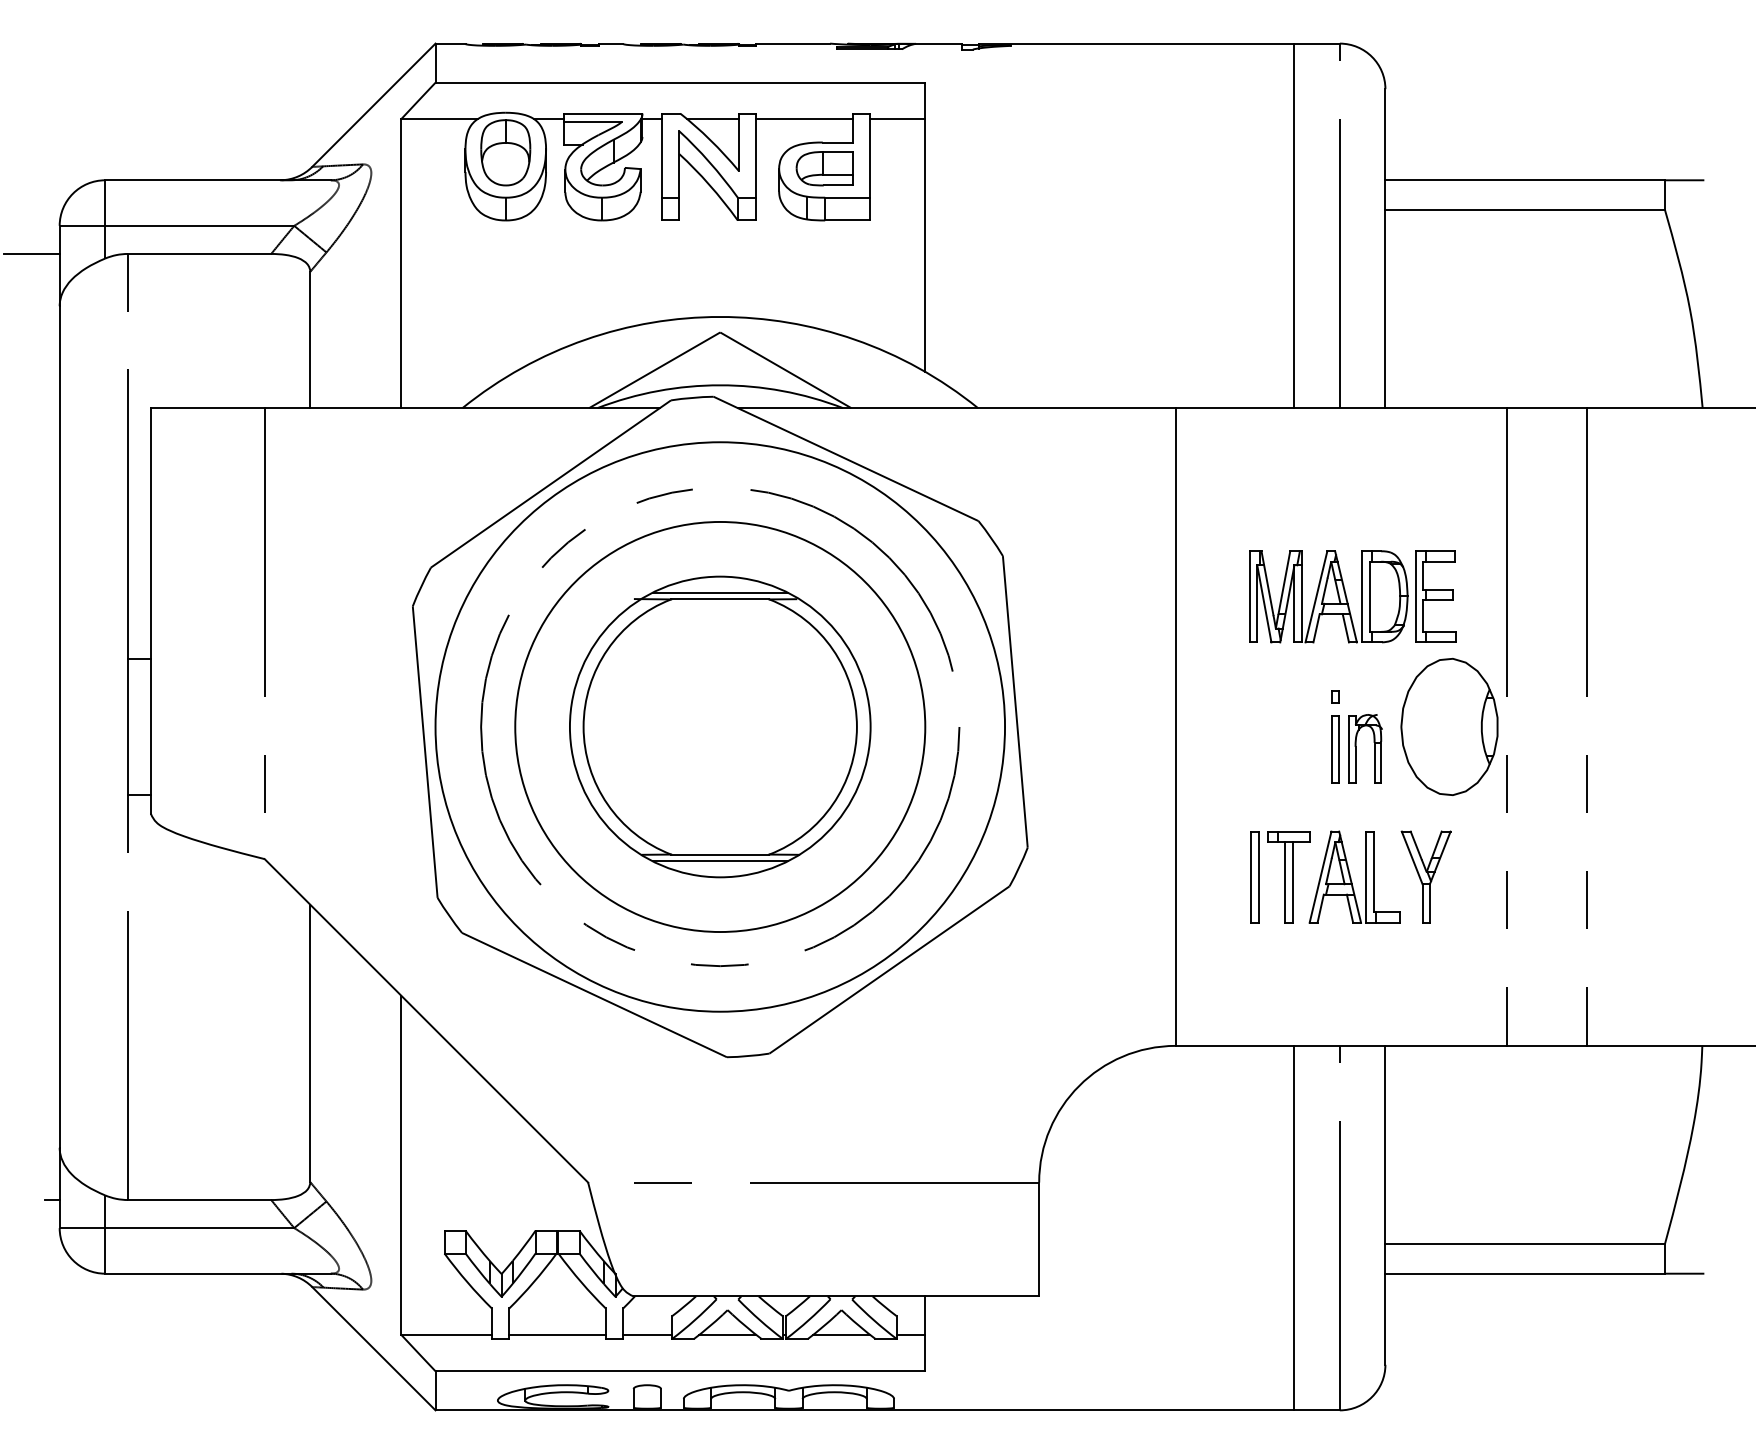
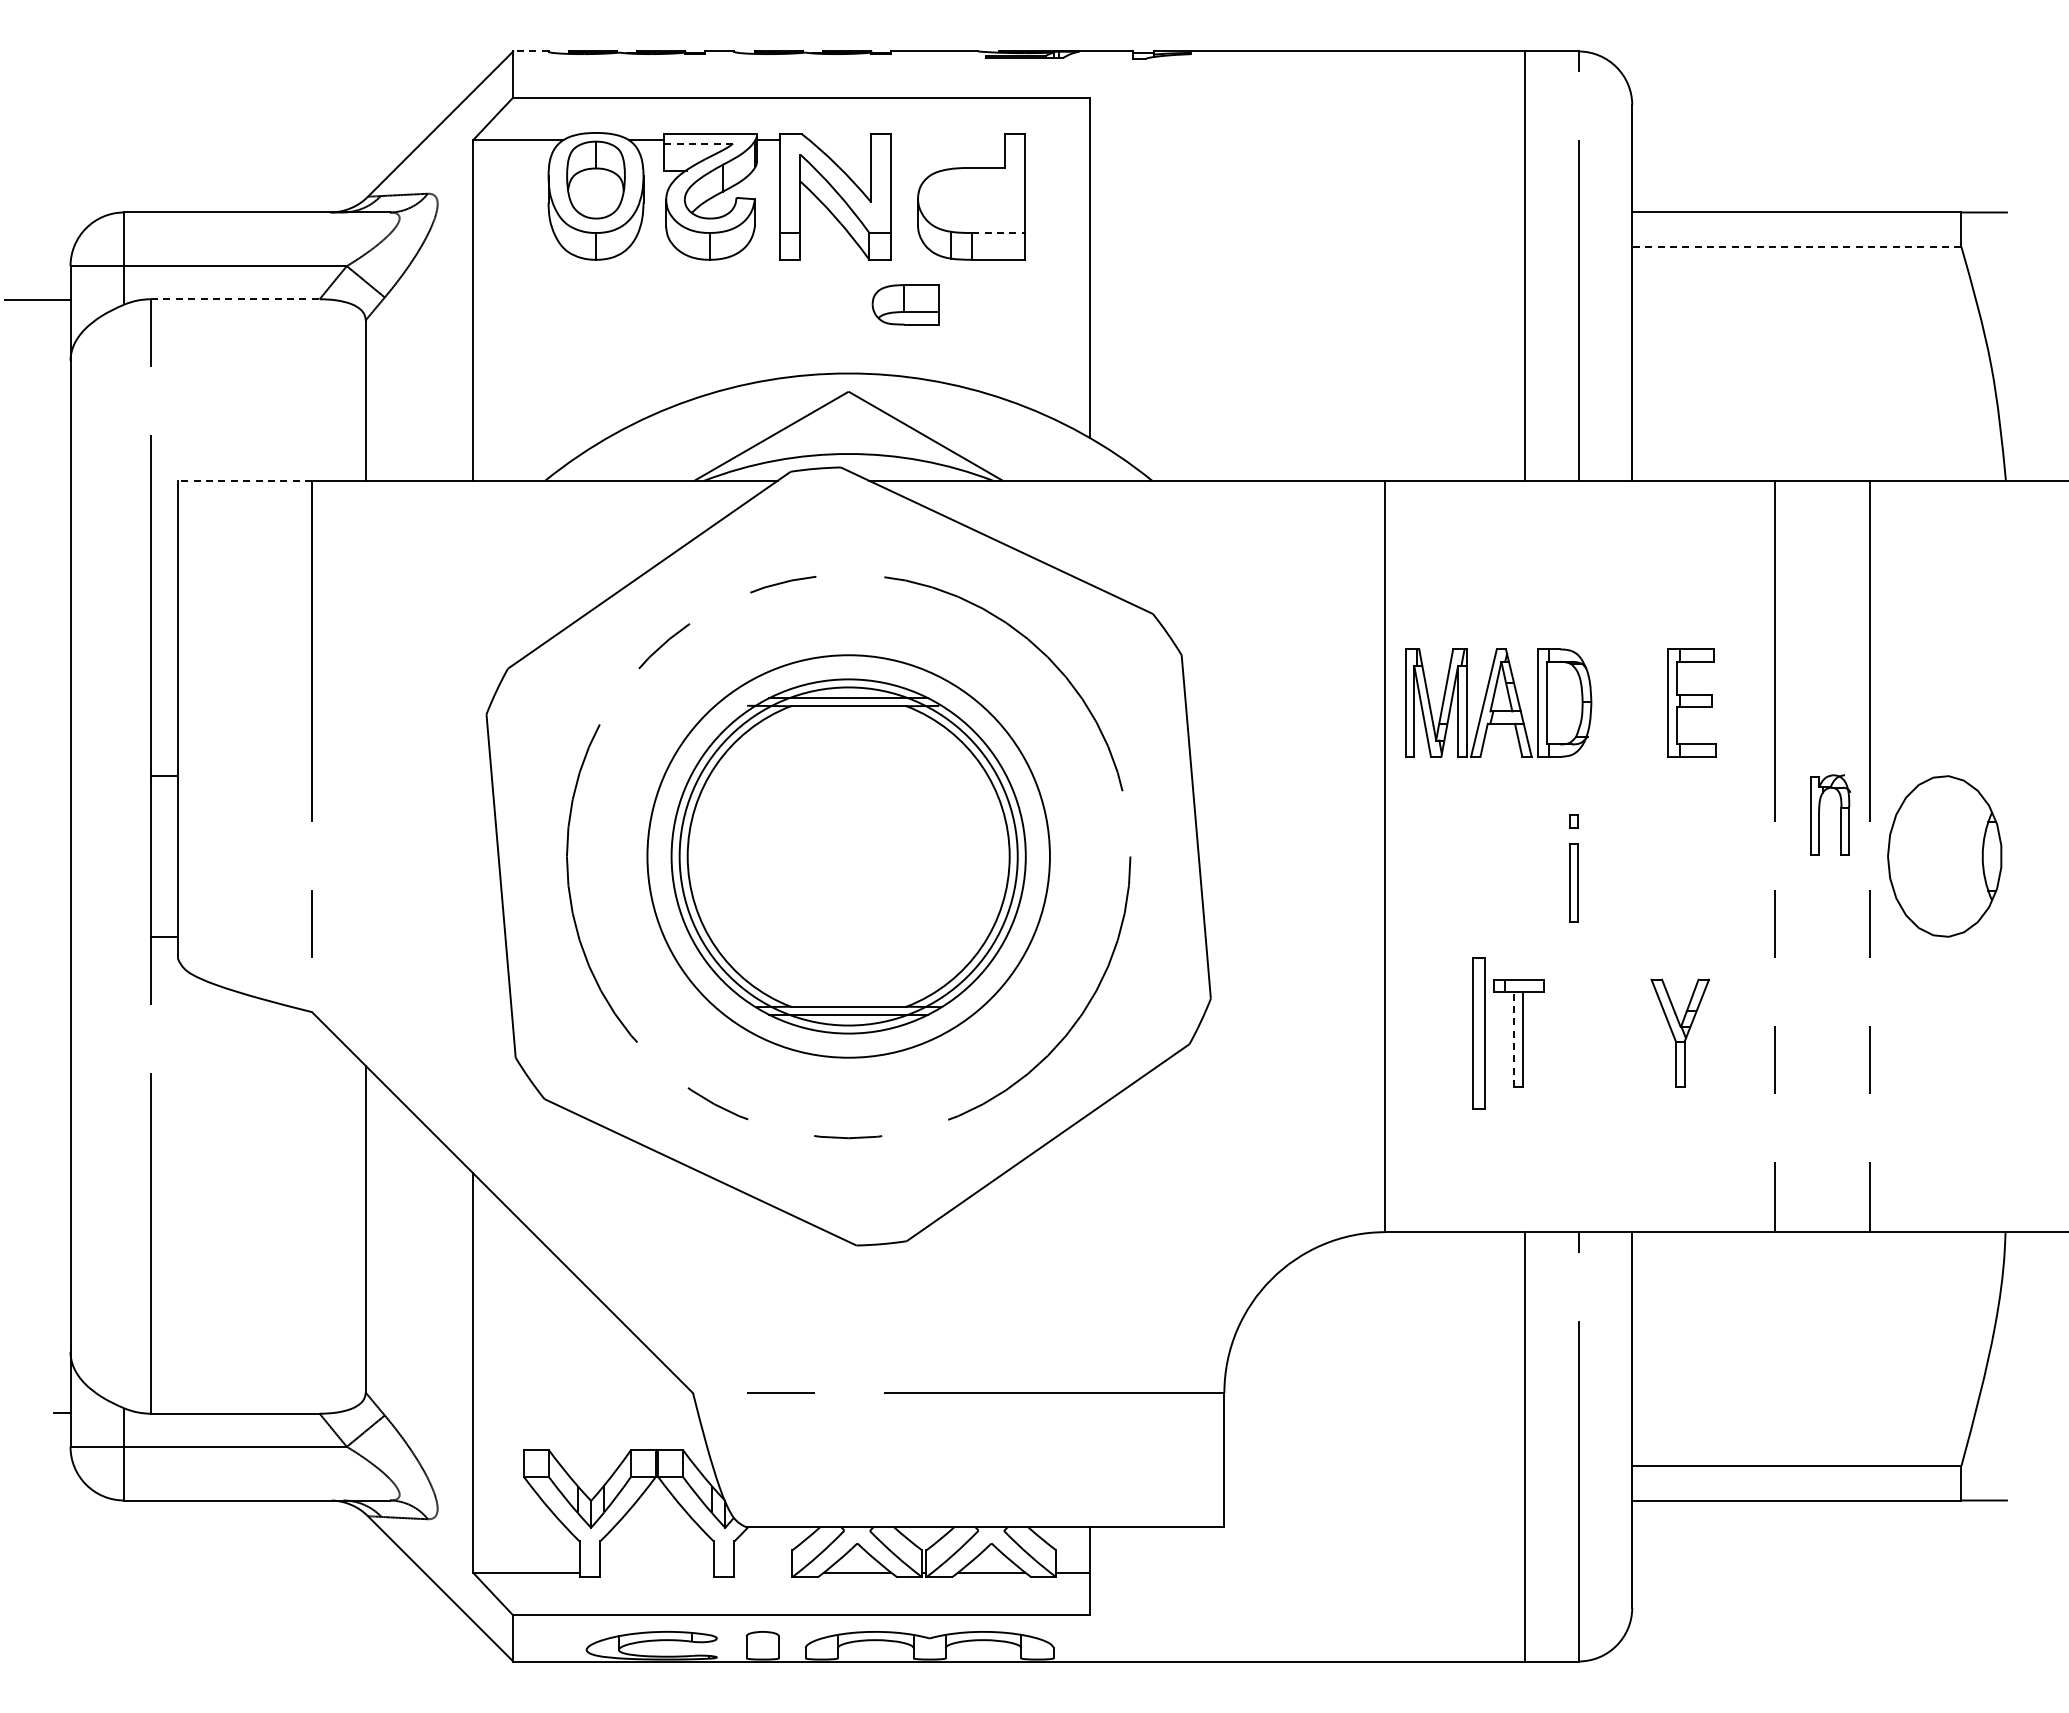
line: (450, 43) -> (530, 51), solid -> dashed
line: (712, 119) -> (839, 140), removed
line: (804, 119) -> (947, 140), removed
line: (897, 119) -> (1057, 140), removed
line: (593, 121) -> (699, 143), solid -> dashed
part: (824, 168) -> (905, 304), moved
line: (847, 197) -> (998, 232), solid -> dashed
line: (1524, 210) -> (1796, 247), solid -> dashed
line: (199, 254) -> (235, 299), solid -> dashed
line: (207, 407) -> (244, 480), solid -> dashed
part: (1328, 596) -> (1498, 702), moved
circle: (720, 727) -> (848, 856), size x0.6
circle: (720, 727) -> (848, 856), size x0.7
part: (1449, 727) -> (1944, 856), moved
part: (1373, 748) -> (1840, 814), moved
part: (1254, 877) -> (1478, 1033), size x1.4
part: (1355, 877) -> (1596, 1033), removed
line: (1285, 882) -> (1514, 1039), solid -> dashed
line: (557, 1334) -> (656, 1572), removed
line: (647, 1334) -> (763, 1572), removed

